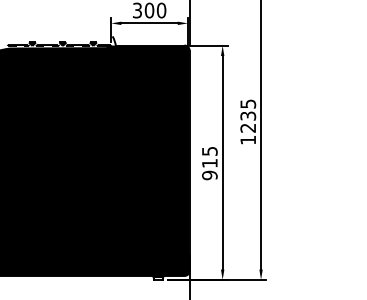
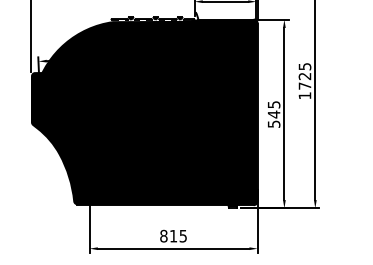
text: (247, 121) -> (304, 80), 1235 -> 1725
text: (209, 169) -> (273, 119), 915 -> 545

